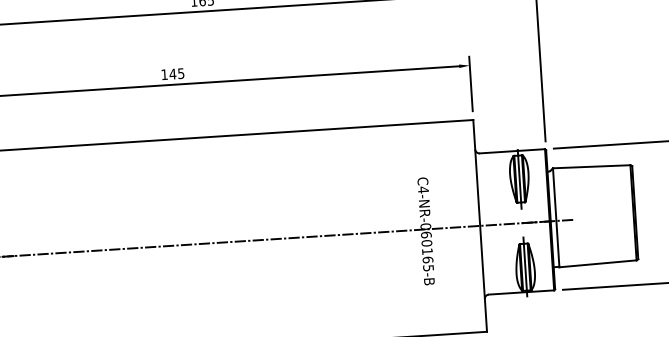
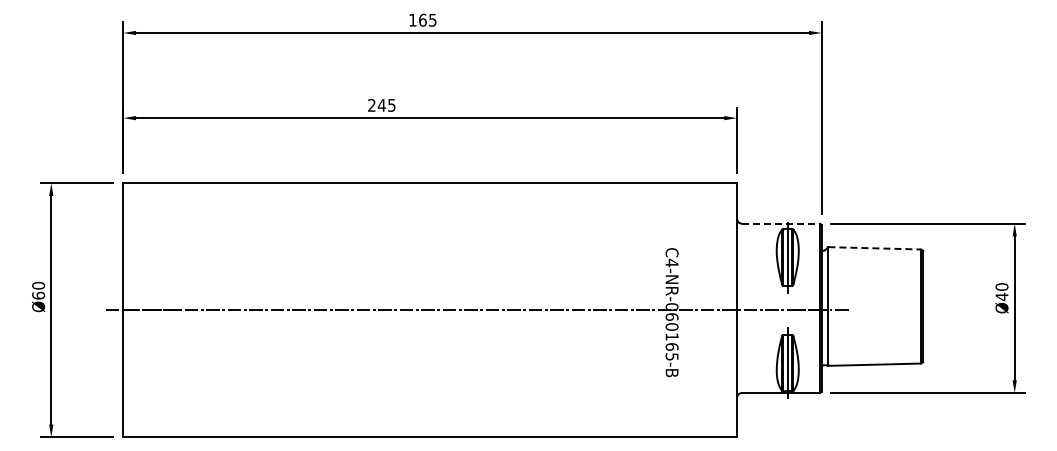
text: (164, 73) -> (371, 104), 145 -> 245
line: (512, 151) -> (781, 223), solid -> dashed
line: (592, 166) -> (875, 248), solid -> dashed

